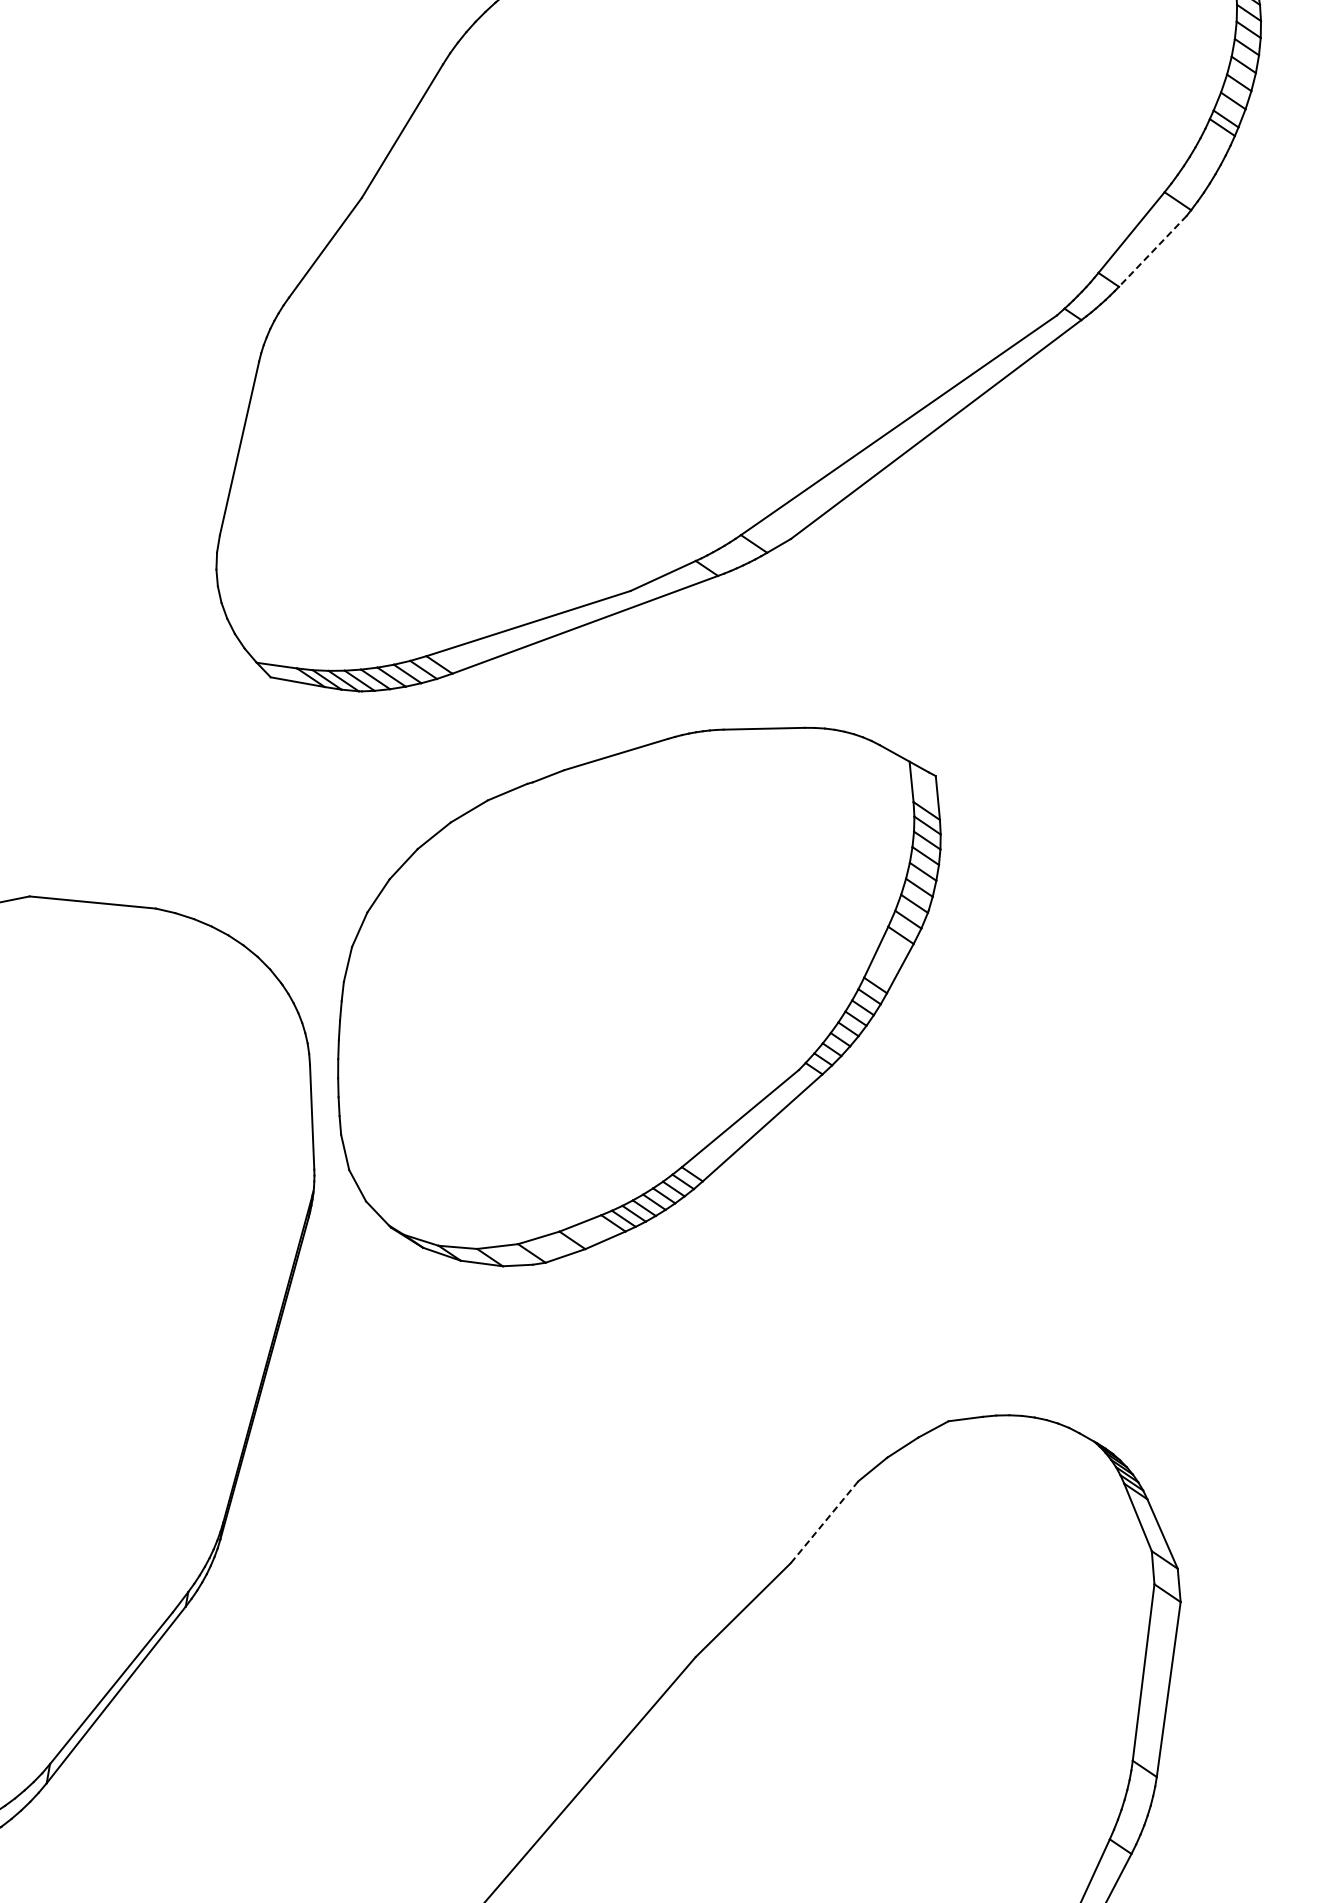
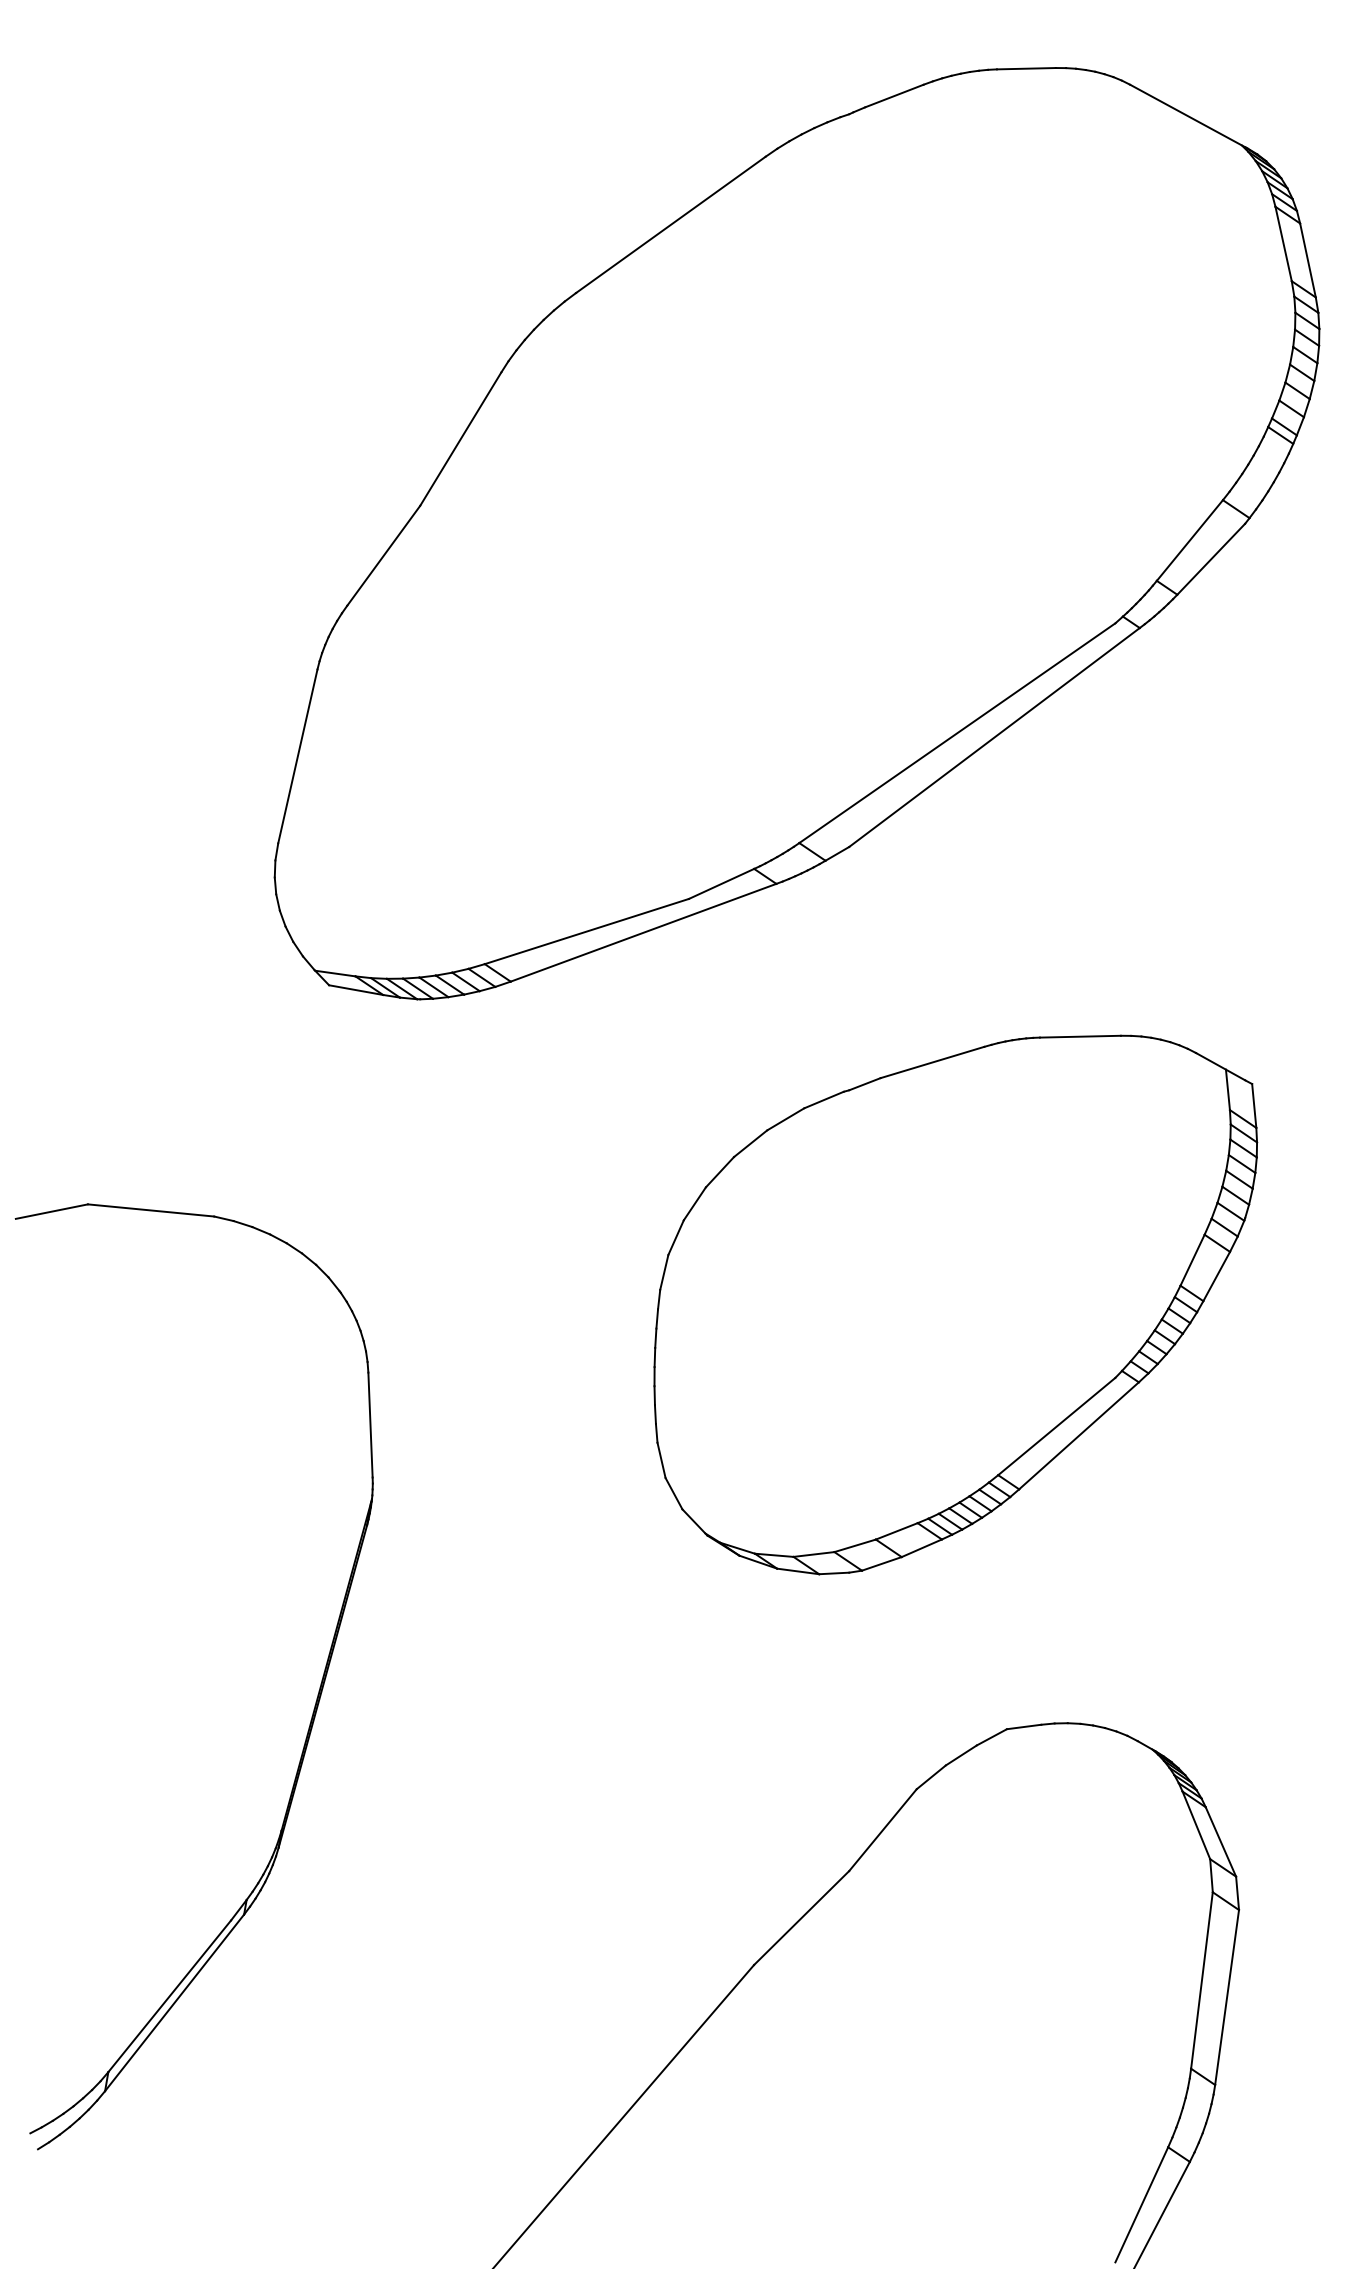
line: (1152, 251) -> (1210, 559), dashed -> solid
part: (639, 996) -> (955, 1304), moved
line: (825, 1521) -> (883, 1829), dashed -> solid

